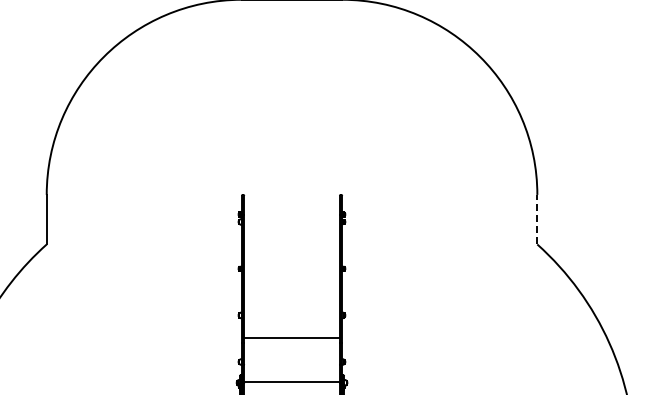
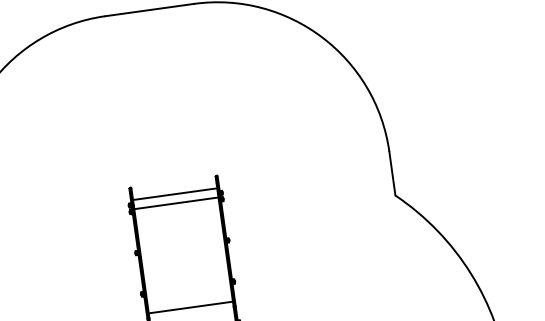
line: (291, 208) -> (174, 193), added
line: (291, 219) -> (175, 203), added
line: (537, 219) -> (392, 173), dashed -> solid

